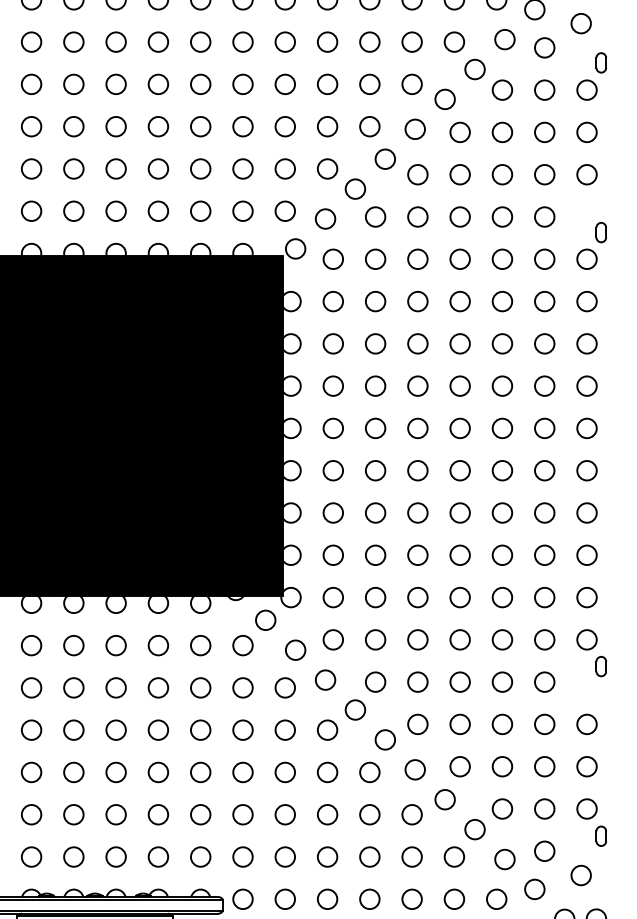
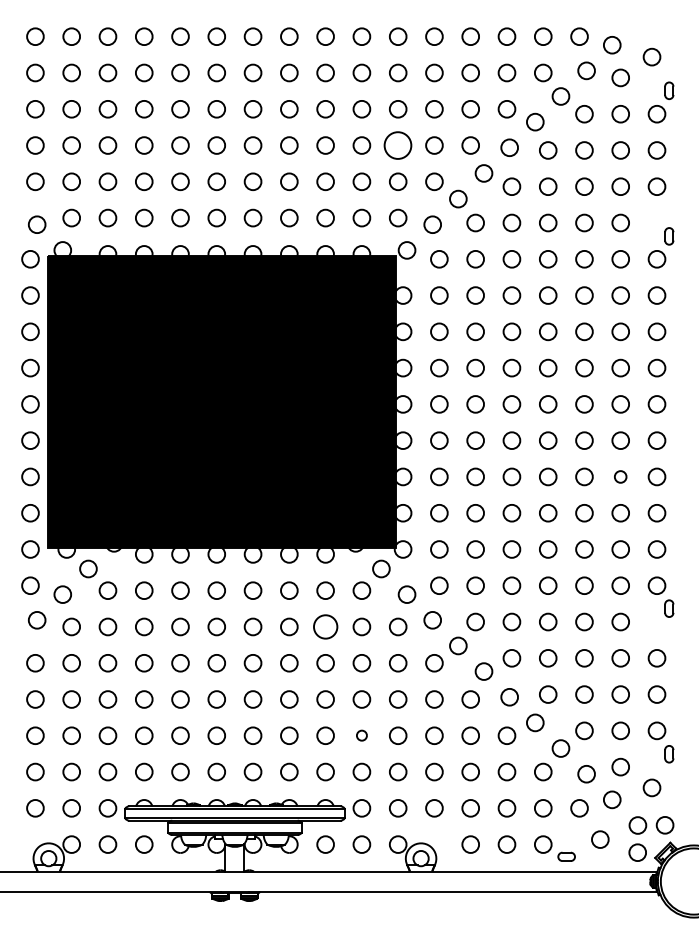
circle: (285, 126) -> (398, 145), size x1.6
circle: (544, 512) -> (620, 476), size x0.7
circle: (200, 687) -> (325, 626), size x1.4
circle: (242, 814) -> (361, 735), size x0.6

